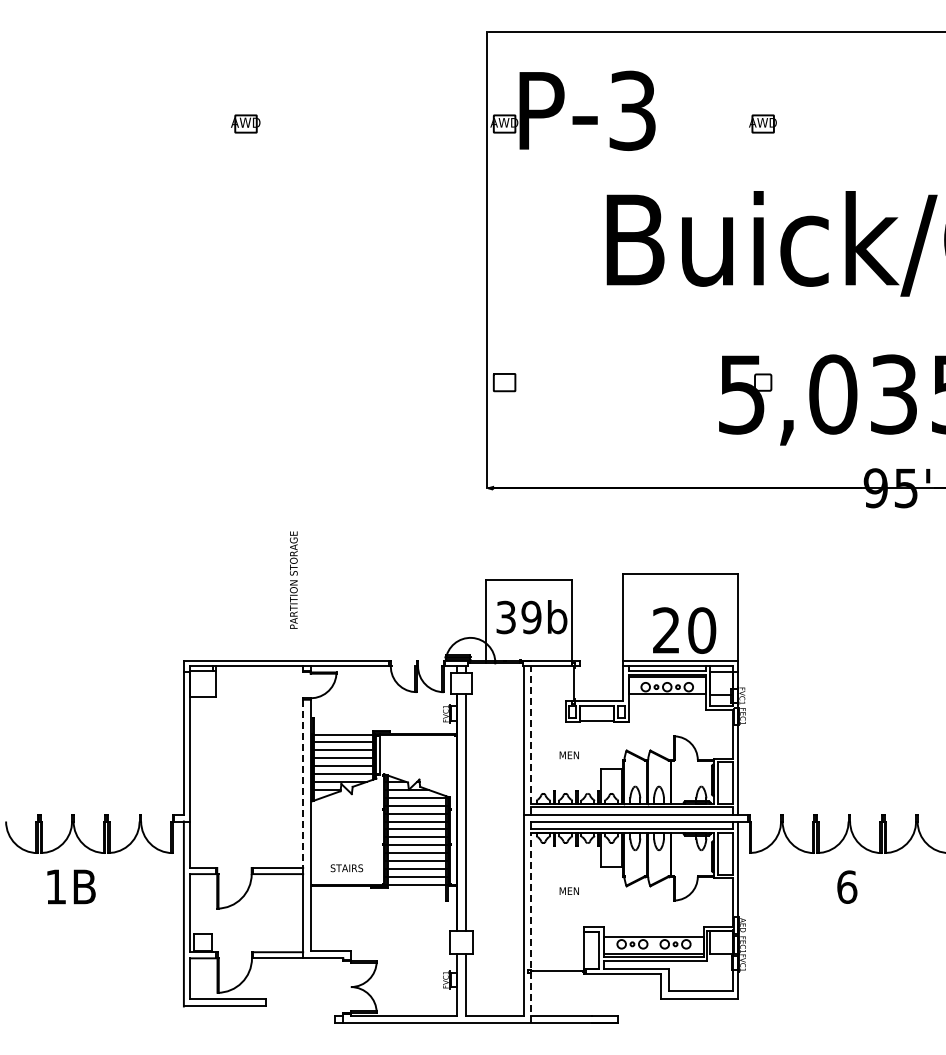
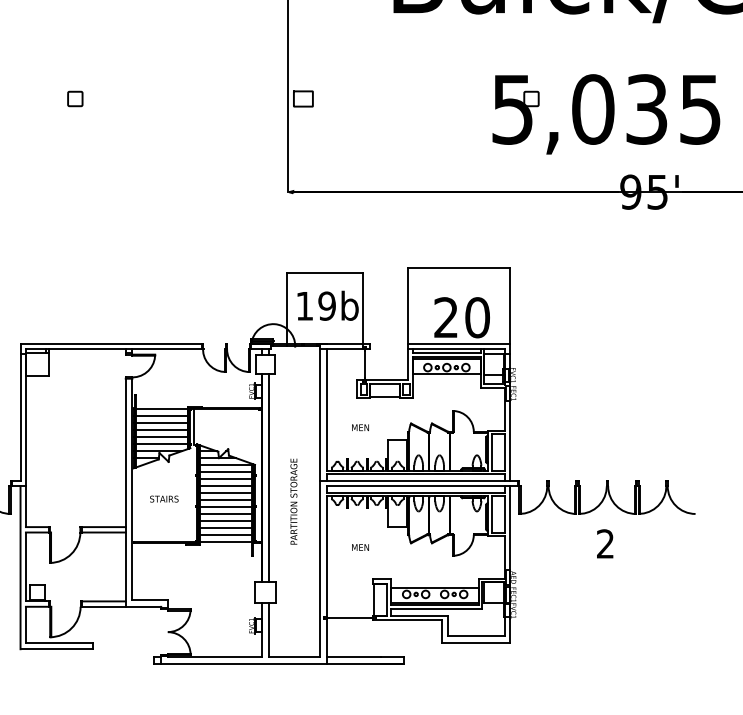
part: (245, 382) -> (74, 98), added
text: (293, 579) -> (293, 501), moved
text: (505, 617) -> (304, 306), 39b -> 19b
line: (531, 735) -> (327, 410), dashed -> solid
line: (303, 784) -> (126, 453), dashed -> solid
text: (346, 868) -> (163, 499), moved
text: (847, 886) -> (605, 543), 6 -> 2
line: (531, 927) -> (327, 579), dashed -> solid

